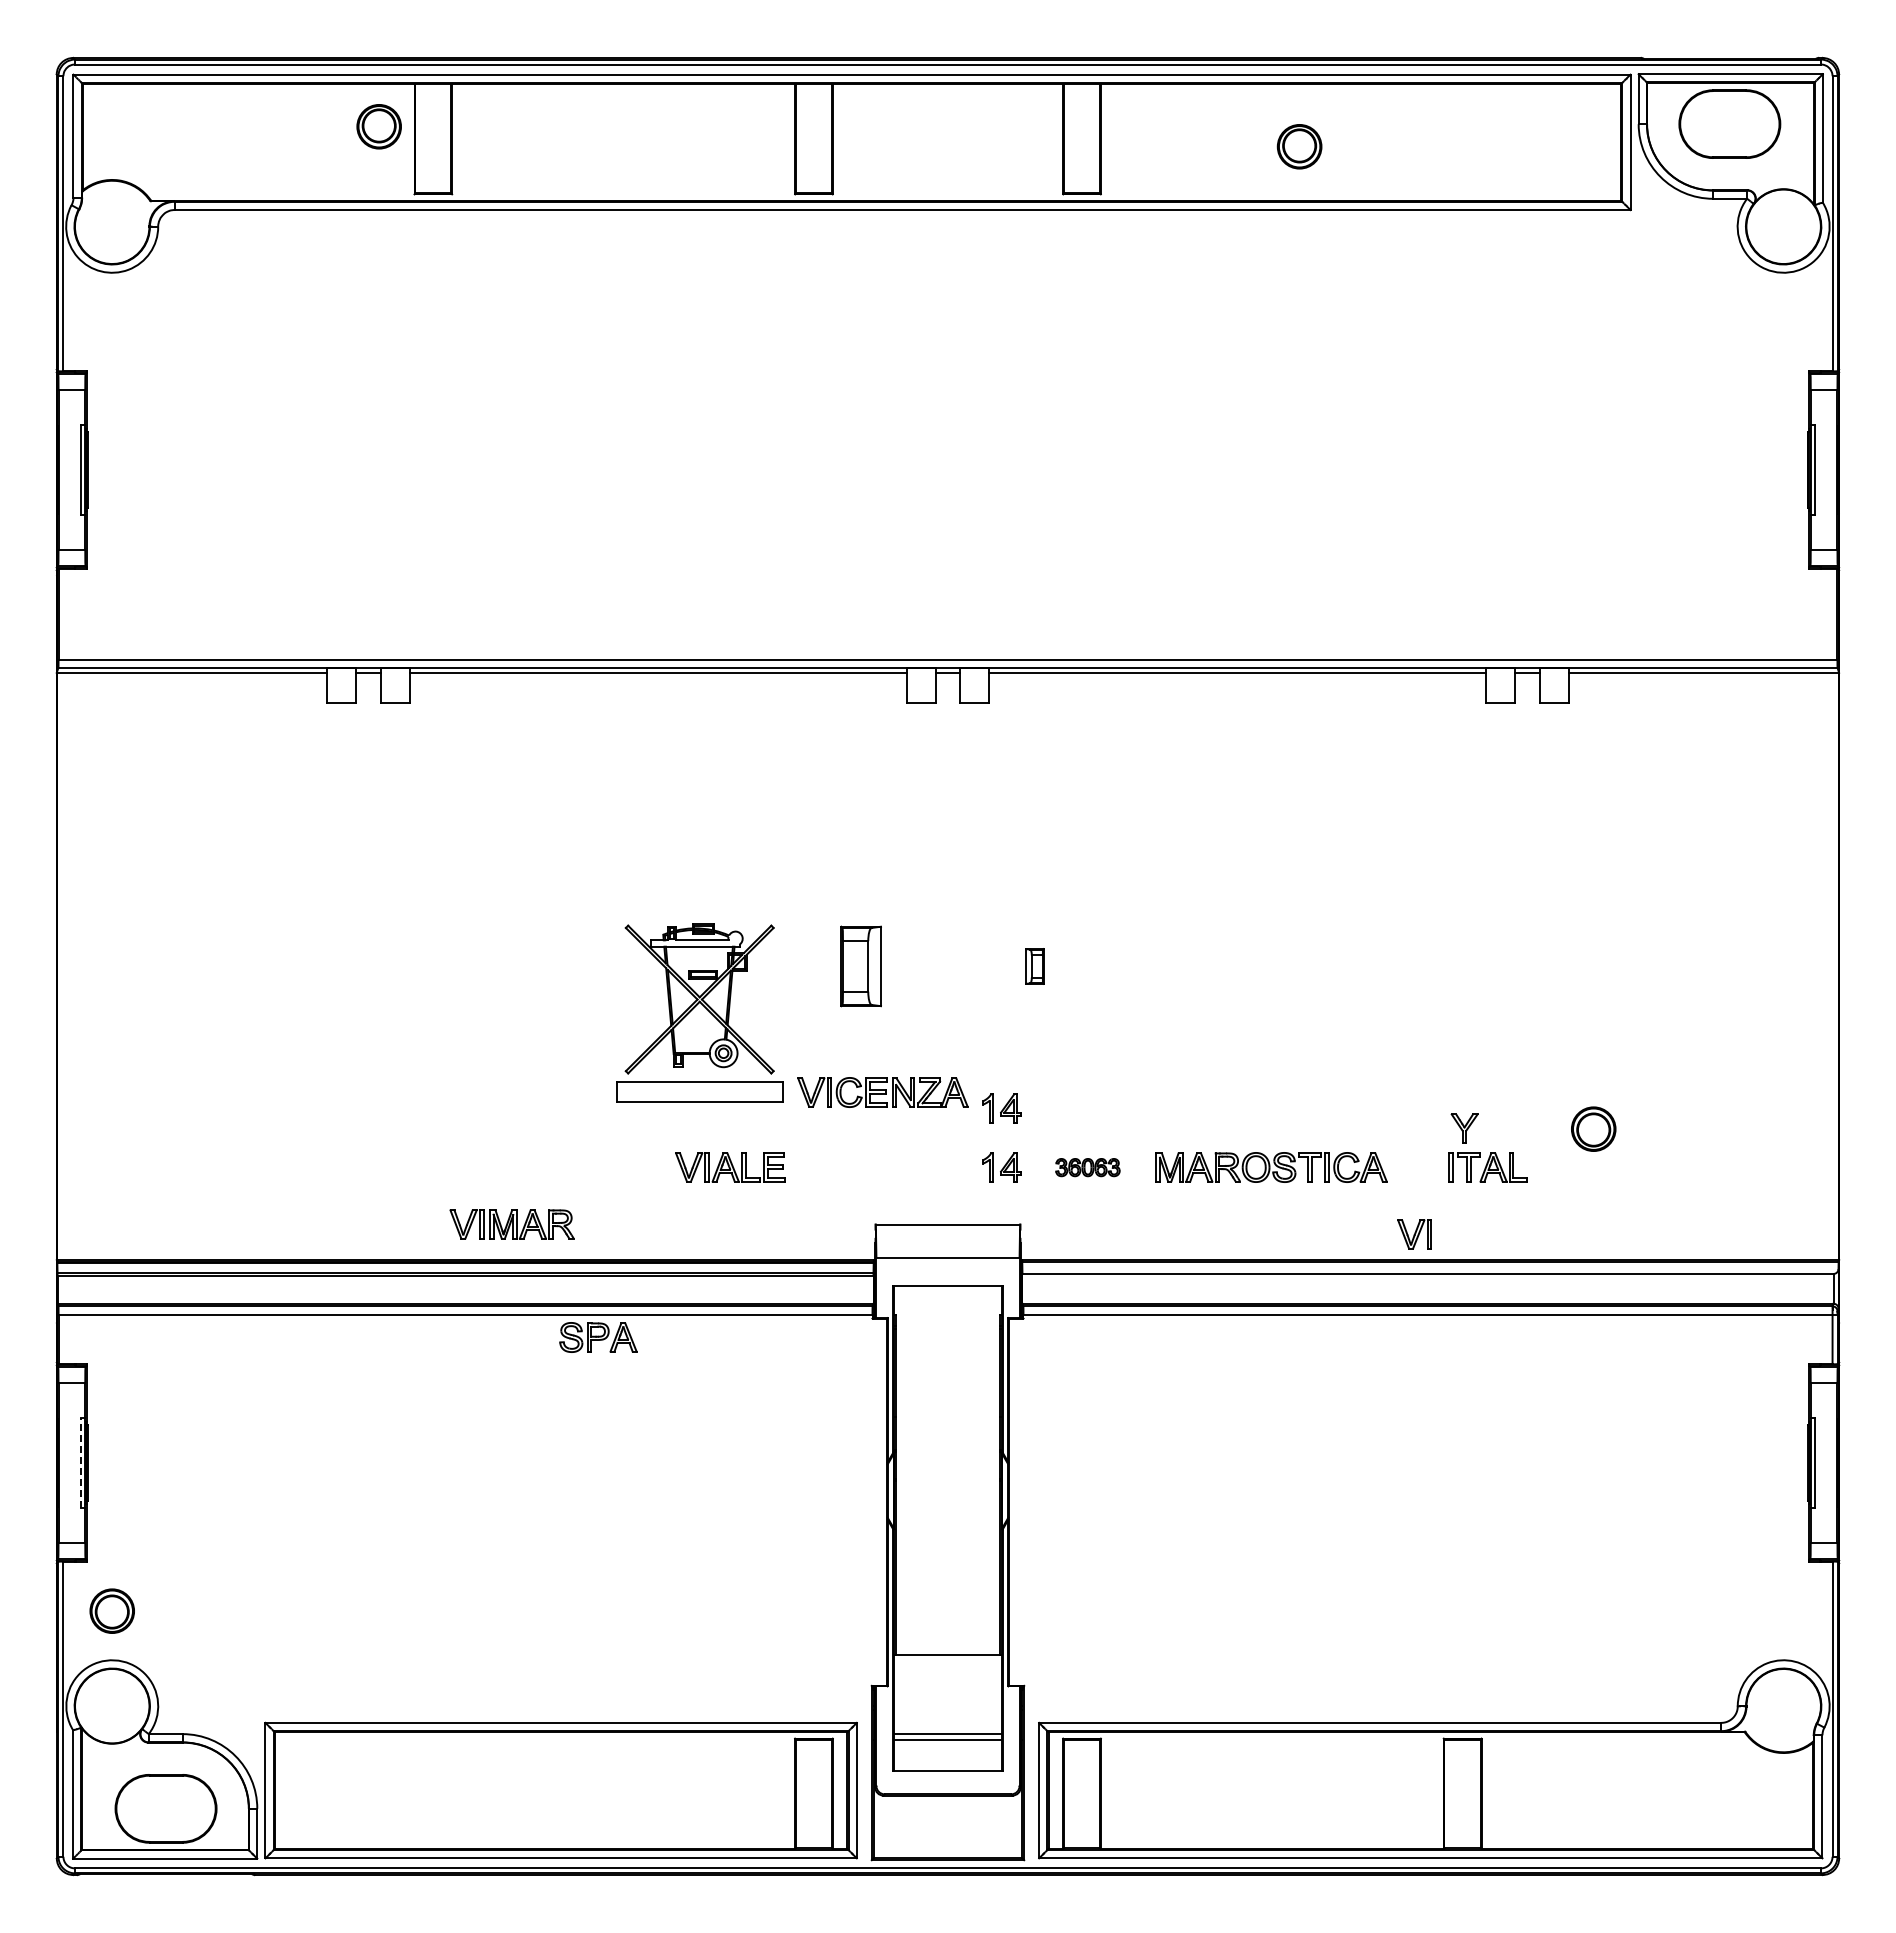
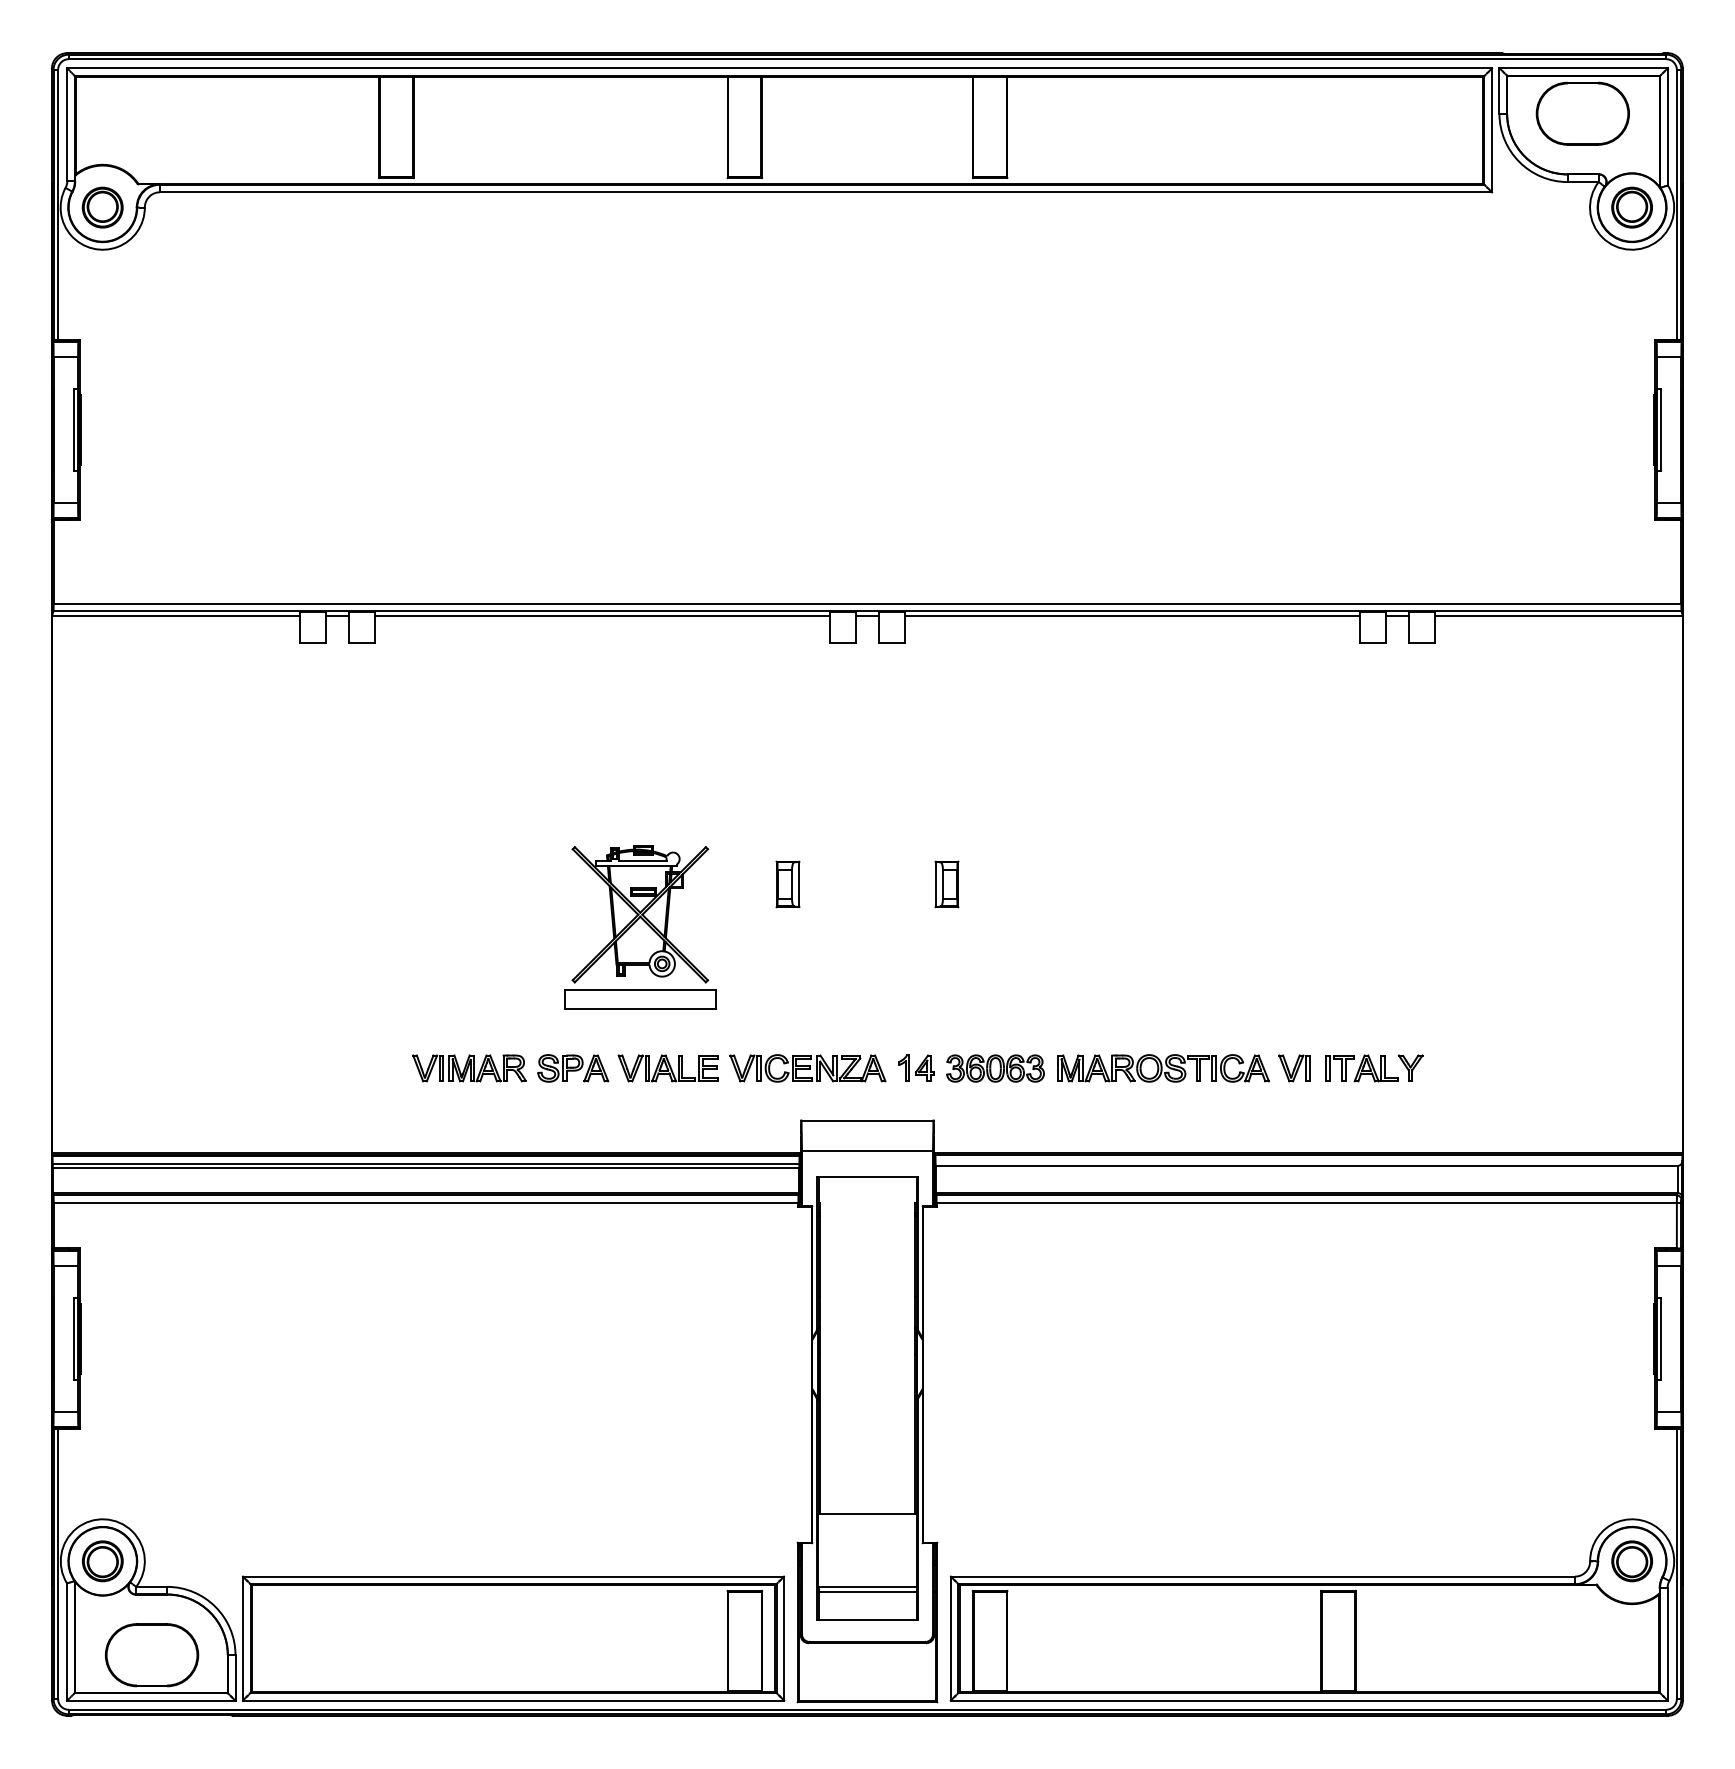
part: (378, 126) -> (102, 207), moved
part: (1299, 146) -> (1631, 207), moved
part: (860, 966) -> (787, 884), size x0.62
part: (1034, 966) -> (946, 884), size x1.43
part: (882, 1092) -> (807, 1068), moved
part: (1001, 1108) -> (916, 1014), removed
part: (1464, 1128) -> (1410, 1068), moved
part: (1593, 1128) -> (1631, 1560), moved
part: (1087, 1167) -> (995, 1068), size x1.67
part: (511, 1224) -> (469, 1068), moved
part: (1414, 1234) -> (1294, 1068), moved
part: (598, 1337) -> (573, 1068), moved
line: (80, 1462) -> (73, 1338), dashed -> solid
part: (111, 1610) -> (102, 1560), moved

